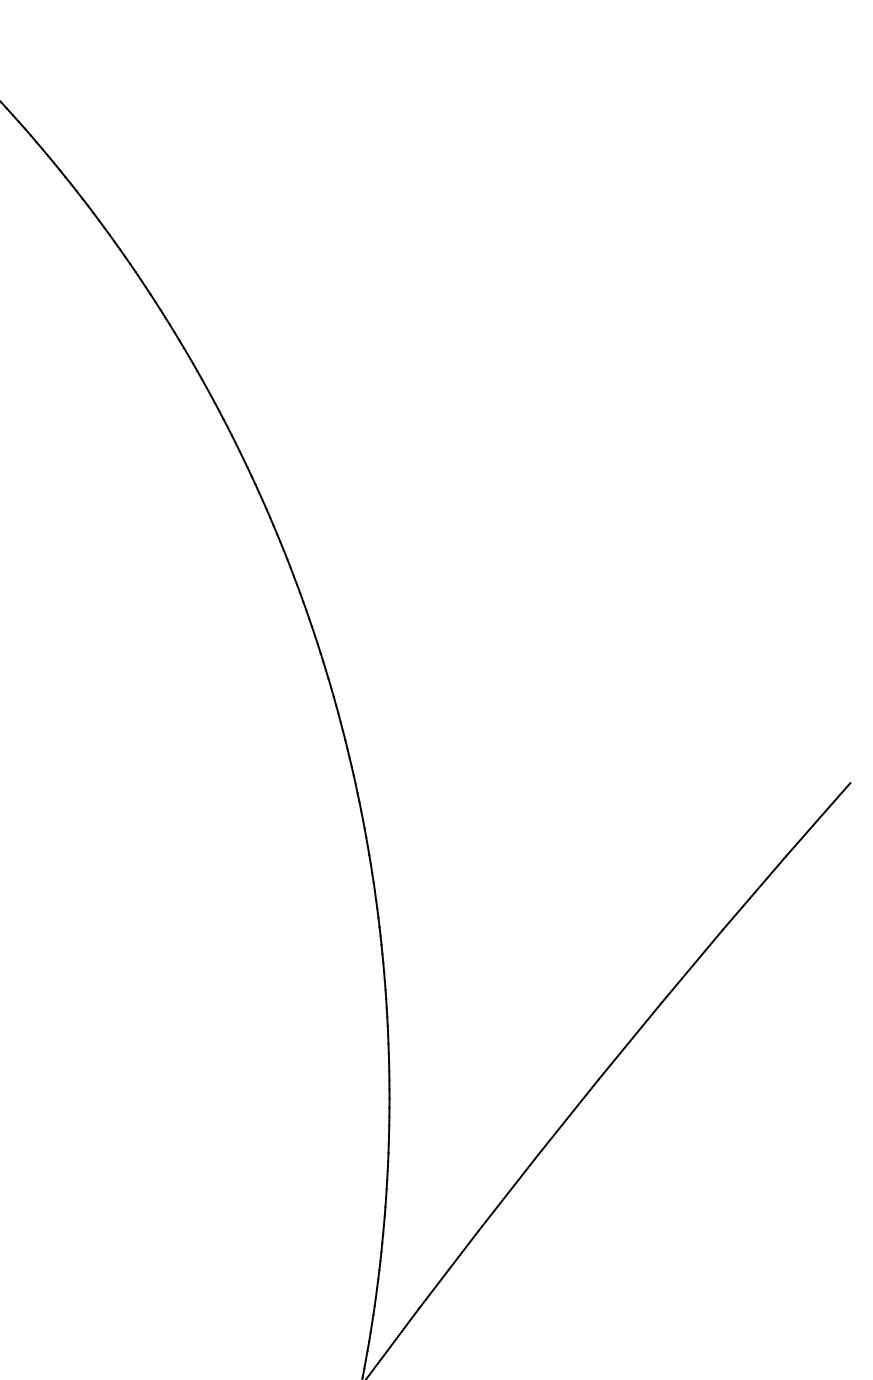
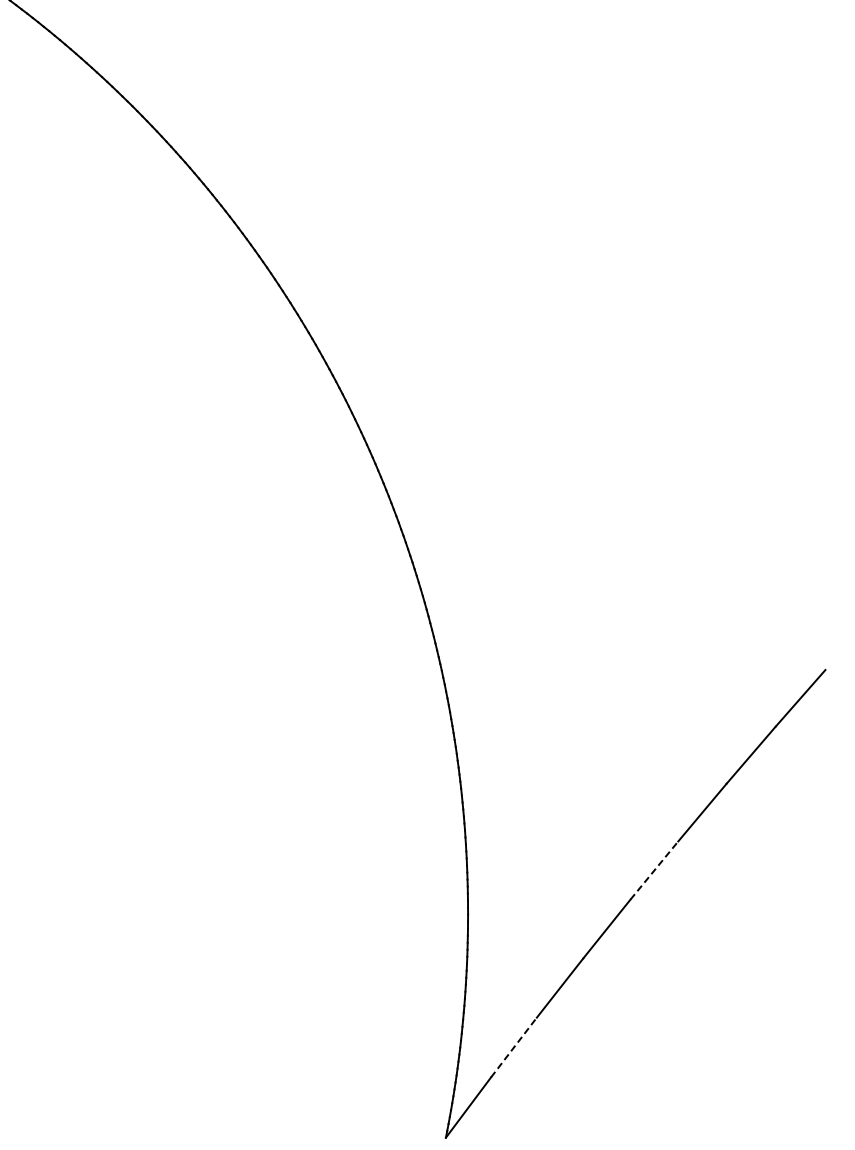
line: (629, 1041) -> (654, 870), solid -> dashed
line: (448, 1269) -> (513, 1047), solid -> dashed

